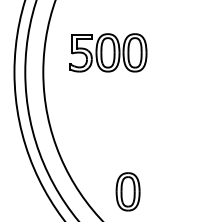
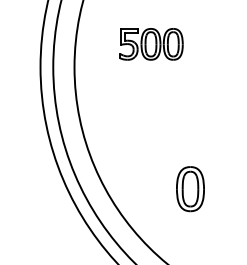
part: (108, 53) -> (151, 44), size x0.7
part: (128, 192) -> (190, 189), moved

